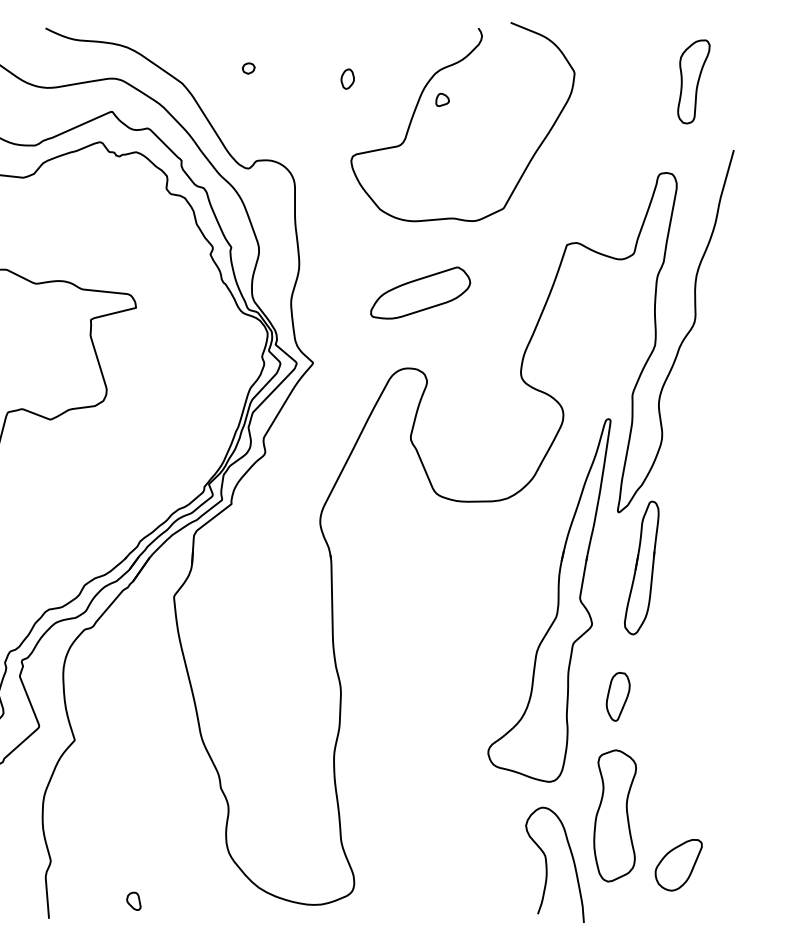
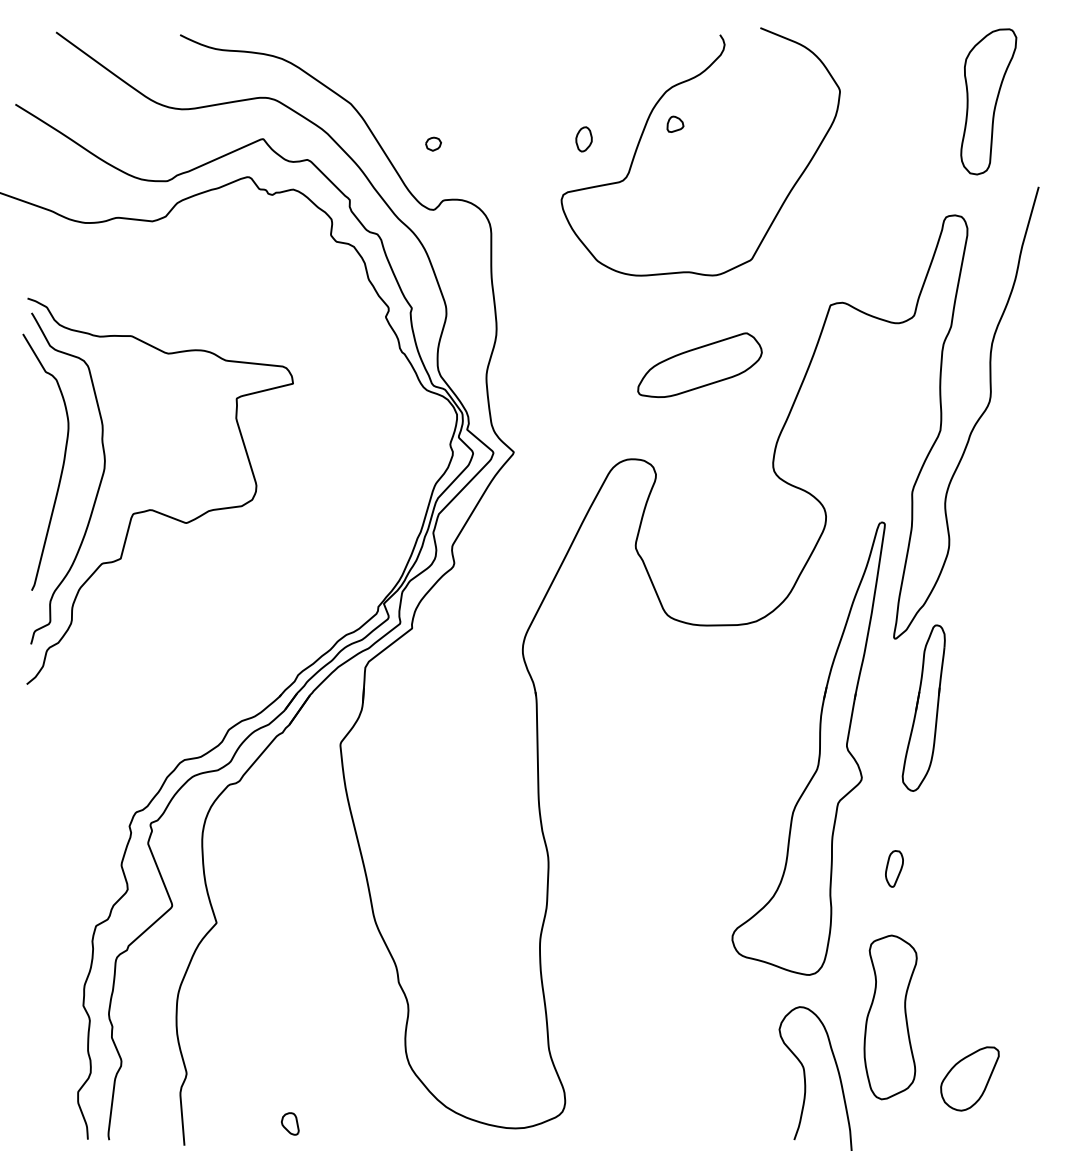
part: (248, 68) -> (433, 143), moved
part: (347, 79) -> (583, 139), moved
part: (693, 81) -> (988, 101), size x1.4
part: (420, 293) -> (699, 365), moved
part: (618, 696) -> (894, 868), size x0.6

